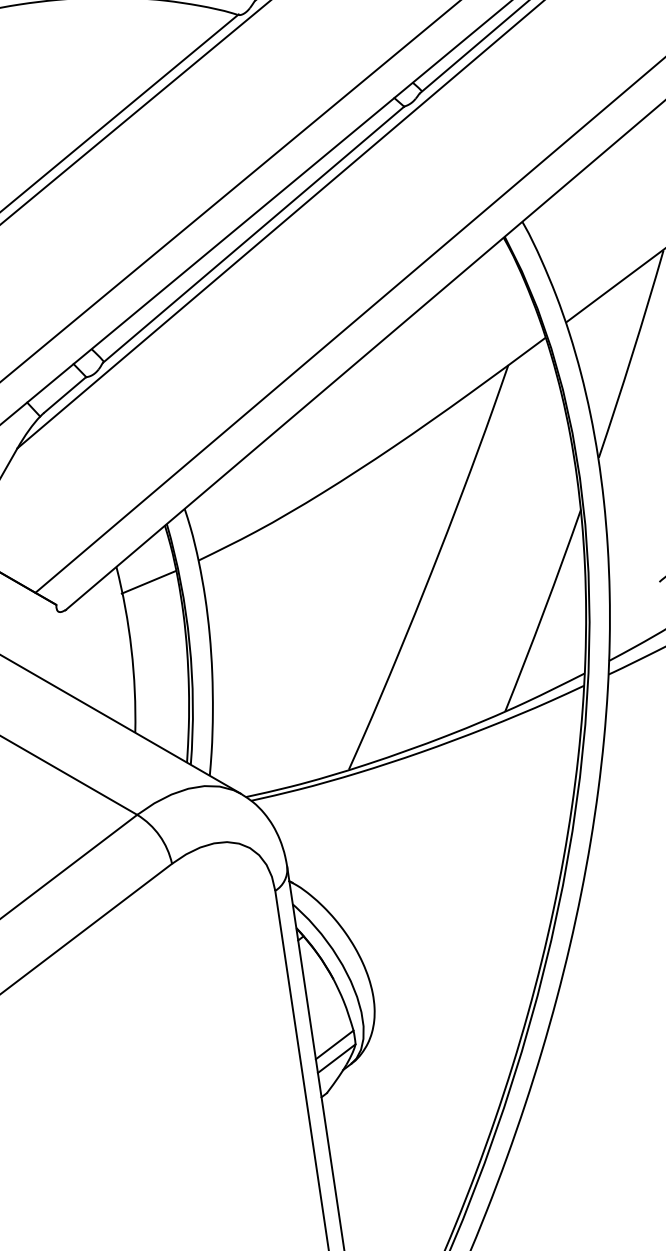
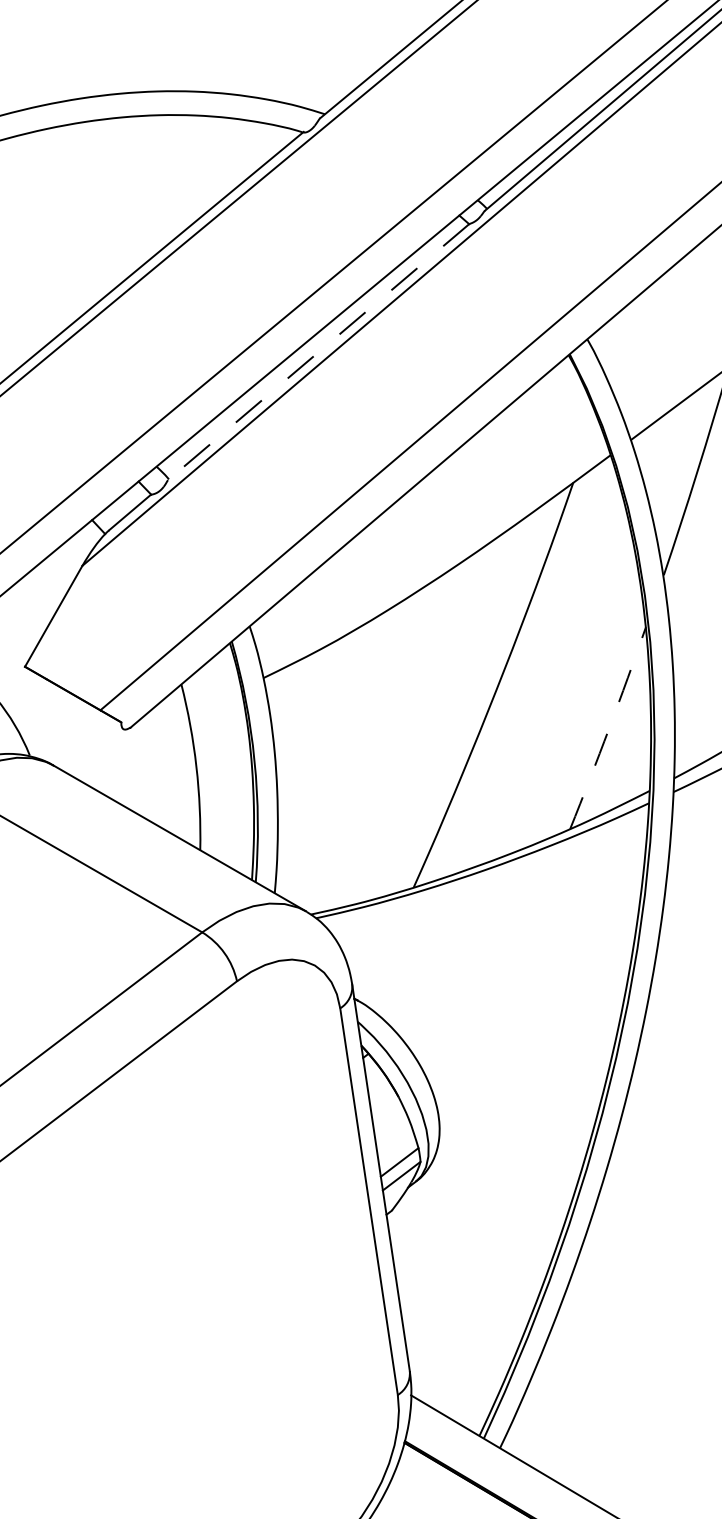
line: (253, 235) -> (318, 352), solid -> dashed
line: (148, 582) -> (213, 699), removed
arc: (544, 611) -> (609, 728), solid -> dashed

